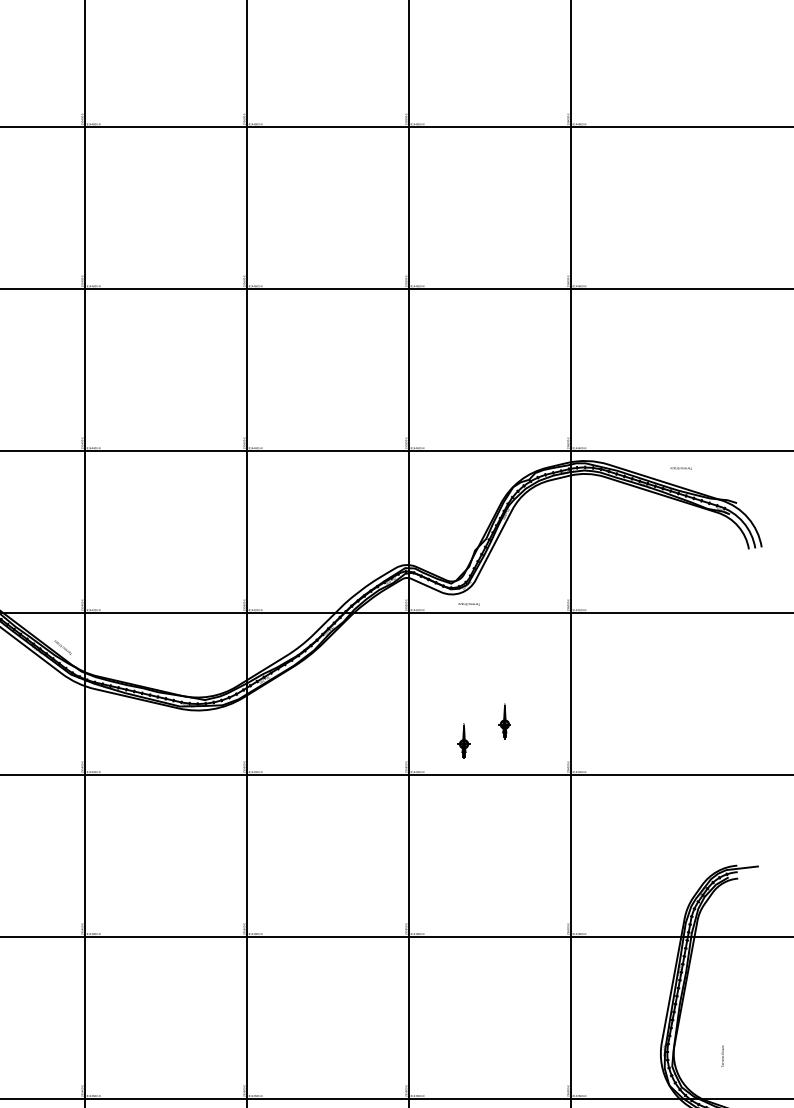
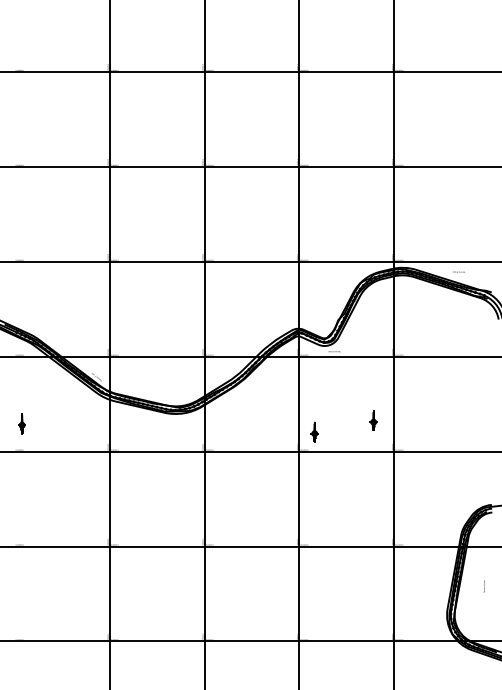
part: (504, 721) -> (373, 420), moved
part: (463, 740) -> (314, 431), moved
text: (721, 1056) -> (483, 586), moved

